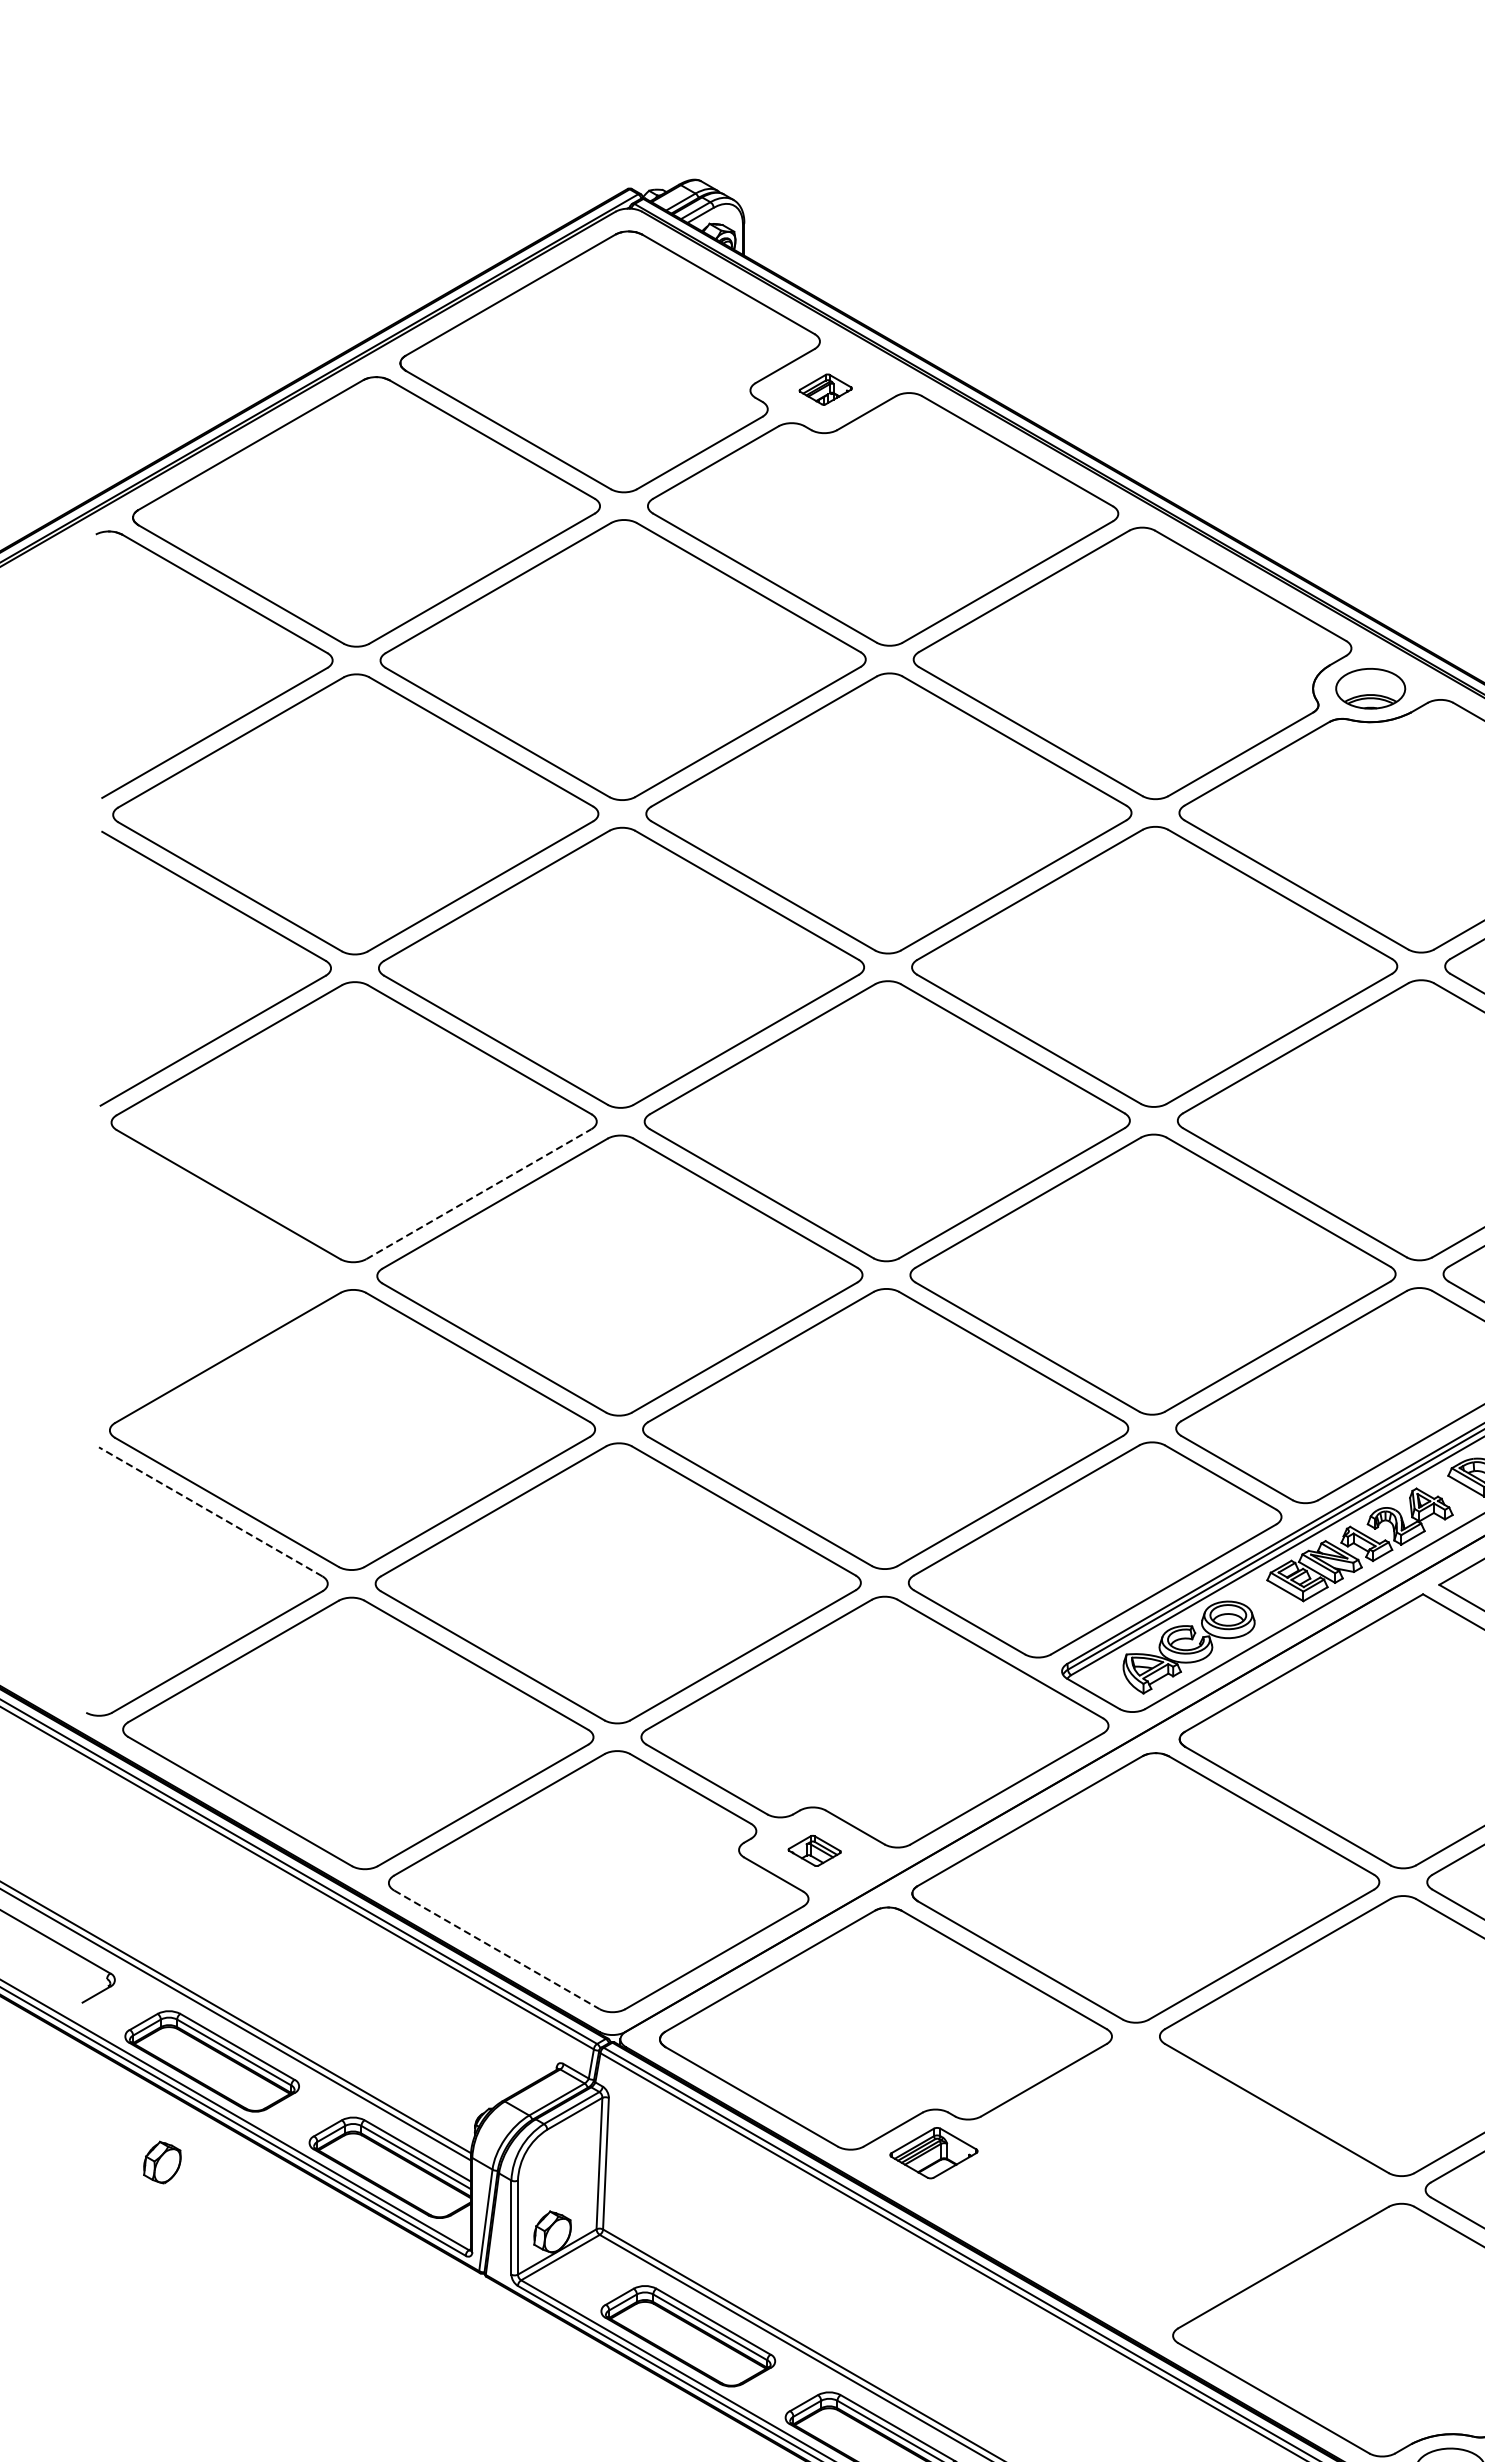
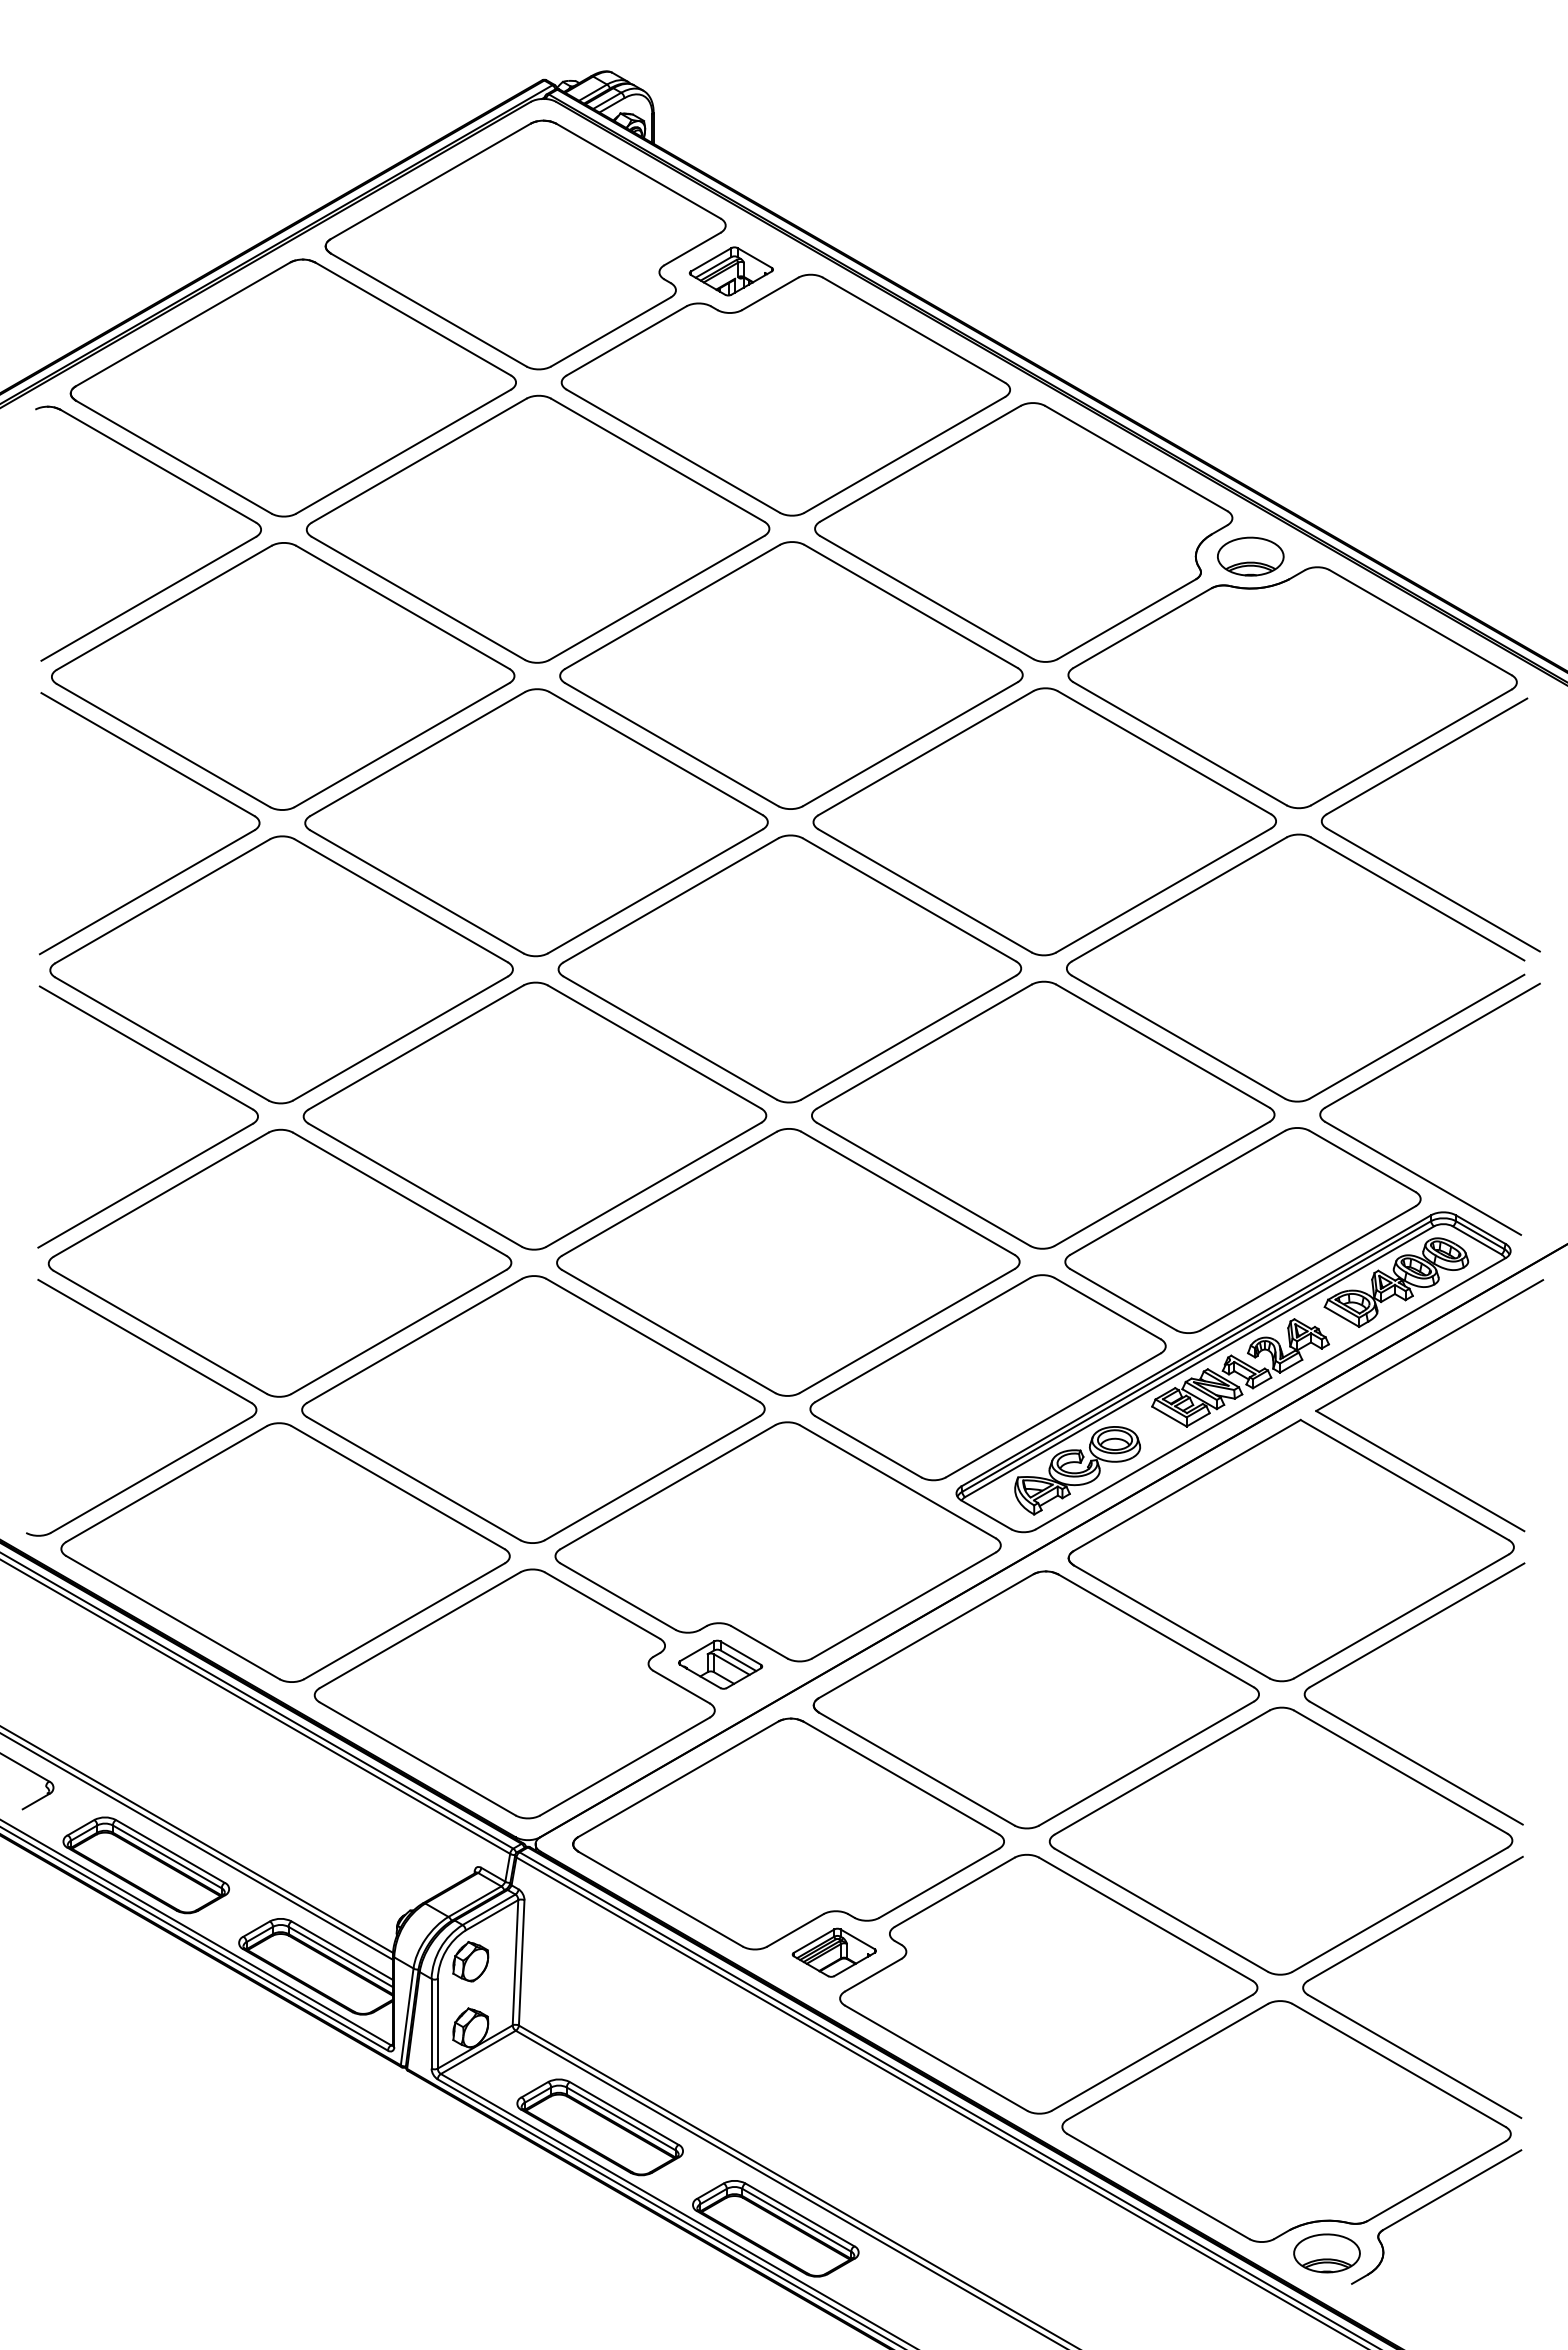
part: (824, 389) -> (730, 271), size x1.67
line: (478, 1194) -> (400, 1038), dashed -> solid
part: (247, 1225) -> (179, 1068), added
line: (210, 1511) -> (144, 1341), dashed -> solid
part: (814, 1850) -> (720, 1664), size x1.67
line: (497, 1950) -> (418, 1759), dashed -> solid
part: (162, 2162) -> (470, 1961), moved
part: (1158, 2185) -> (1048, 1983), added

